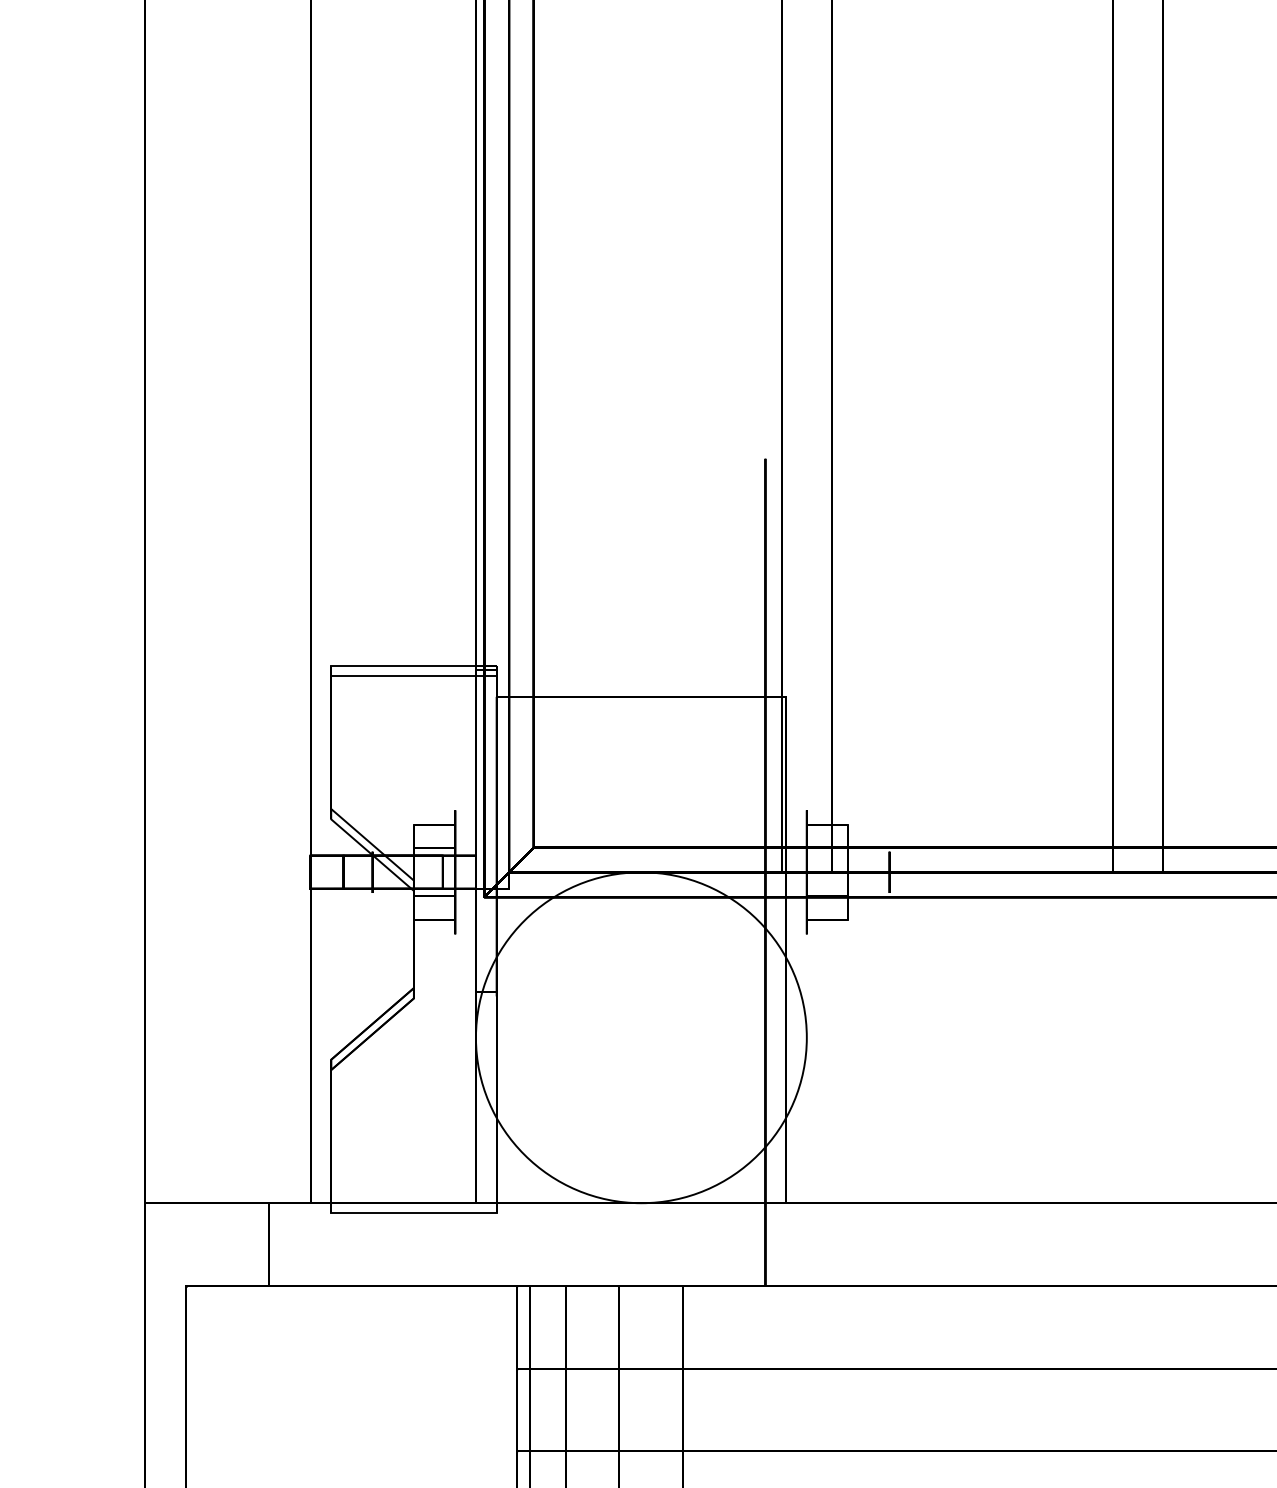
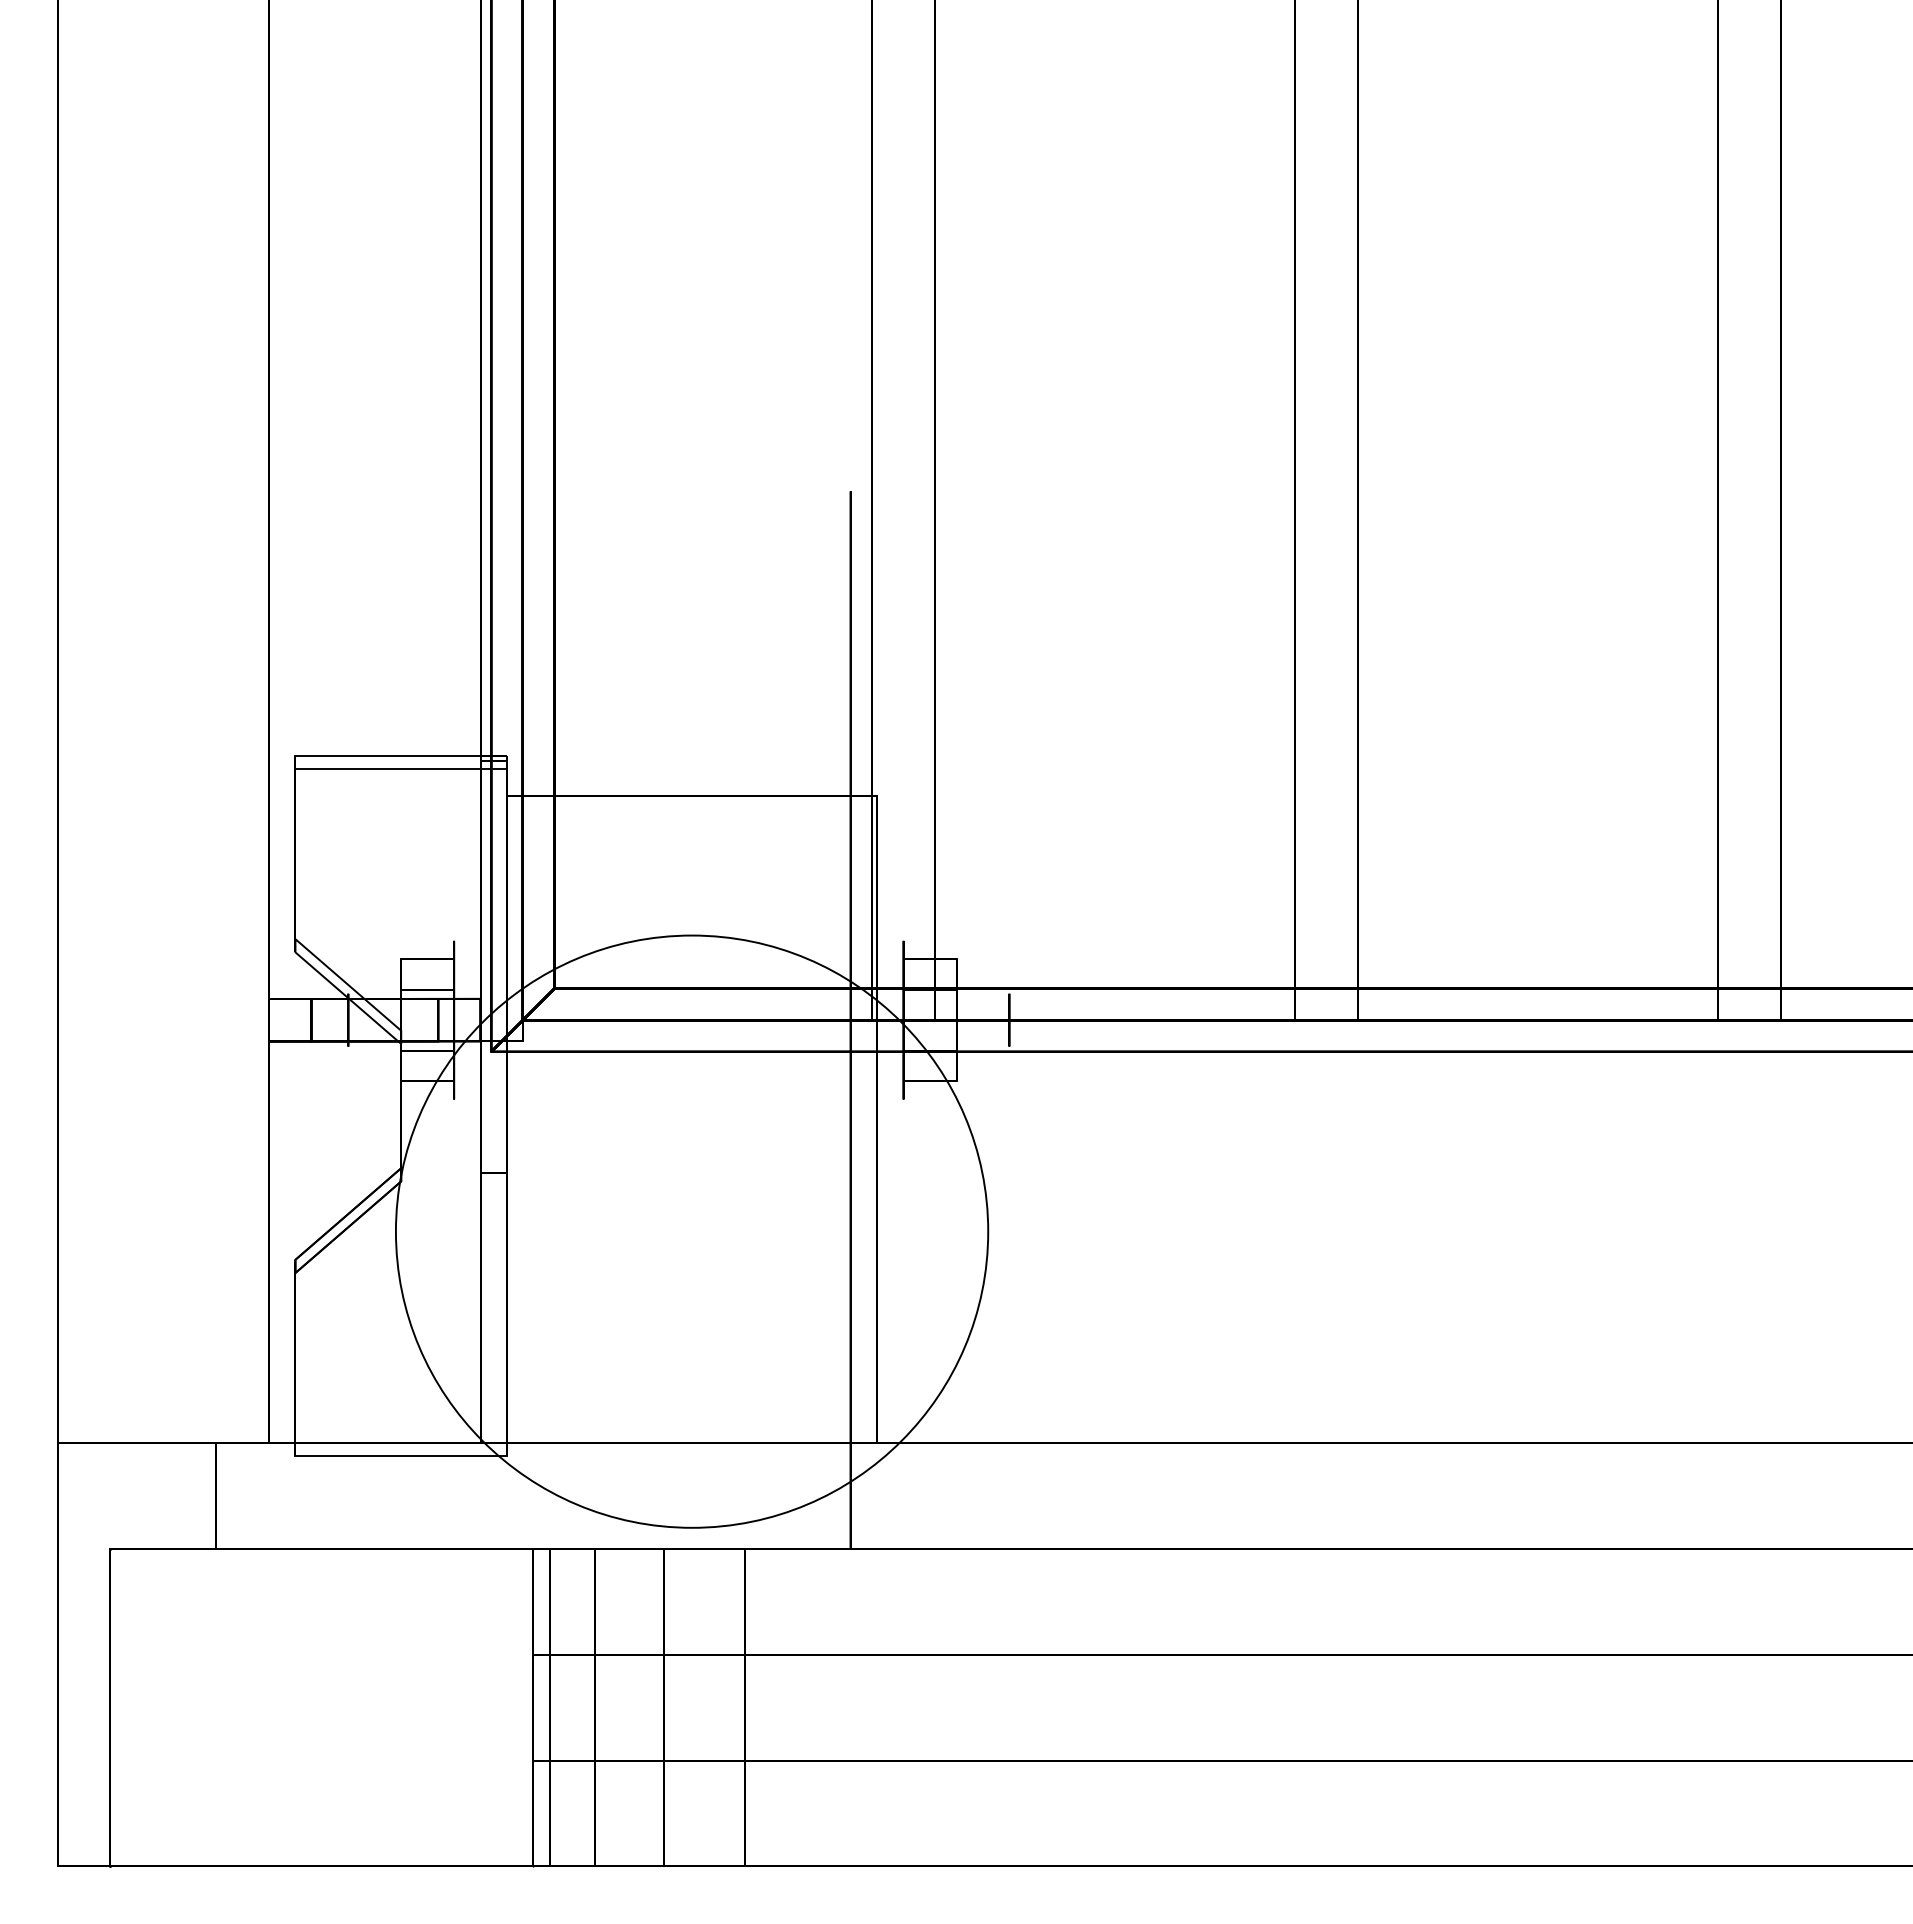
circle: (640, 1037) -> (691, 1231), size x1.4

